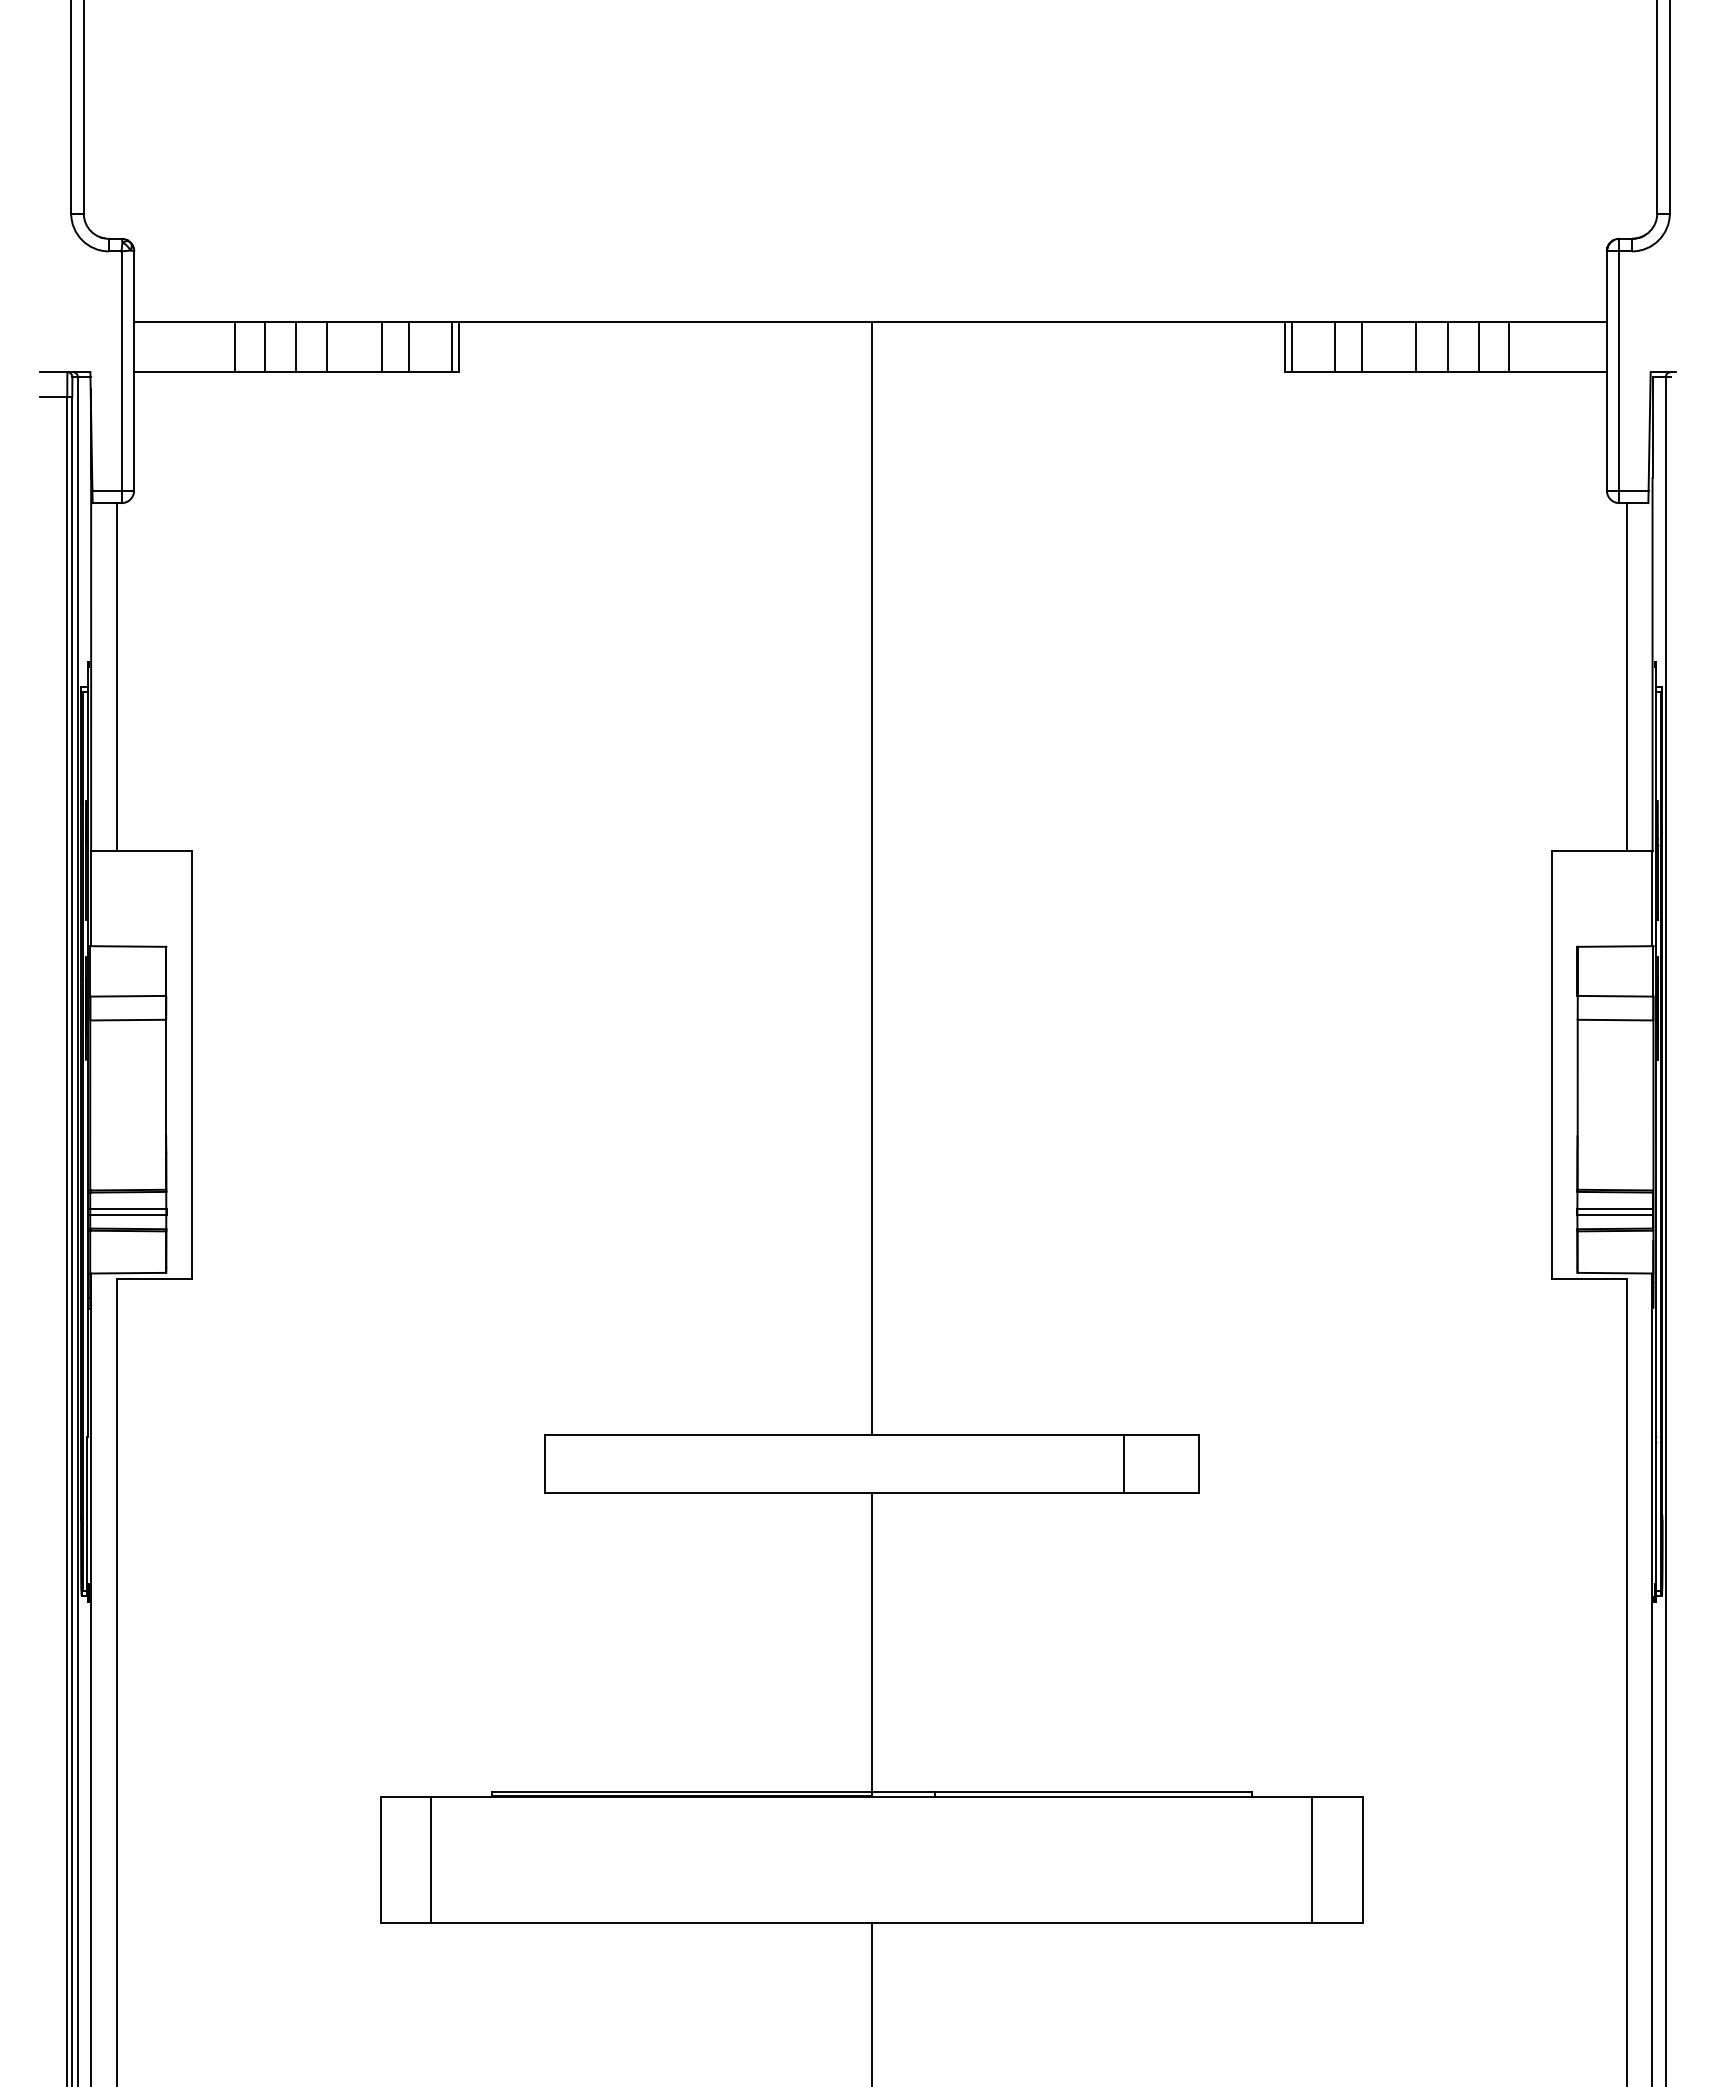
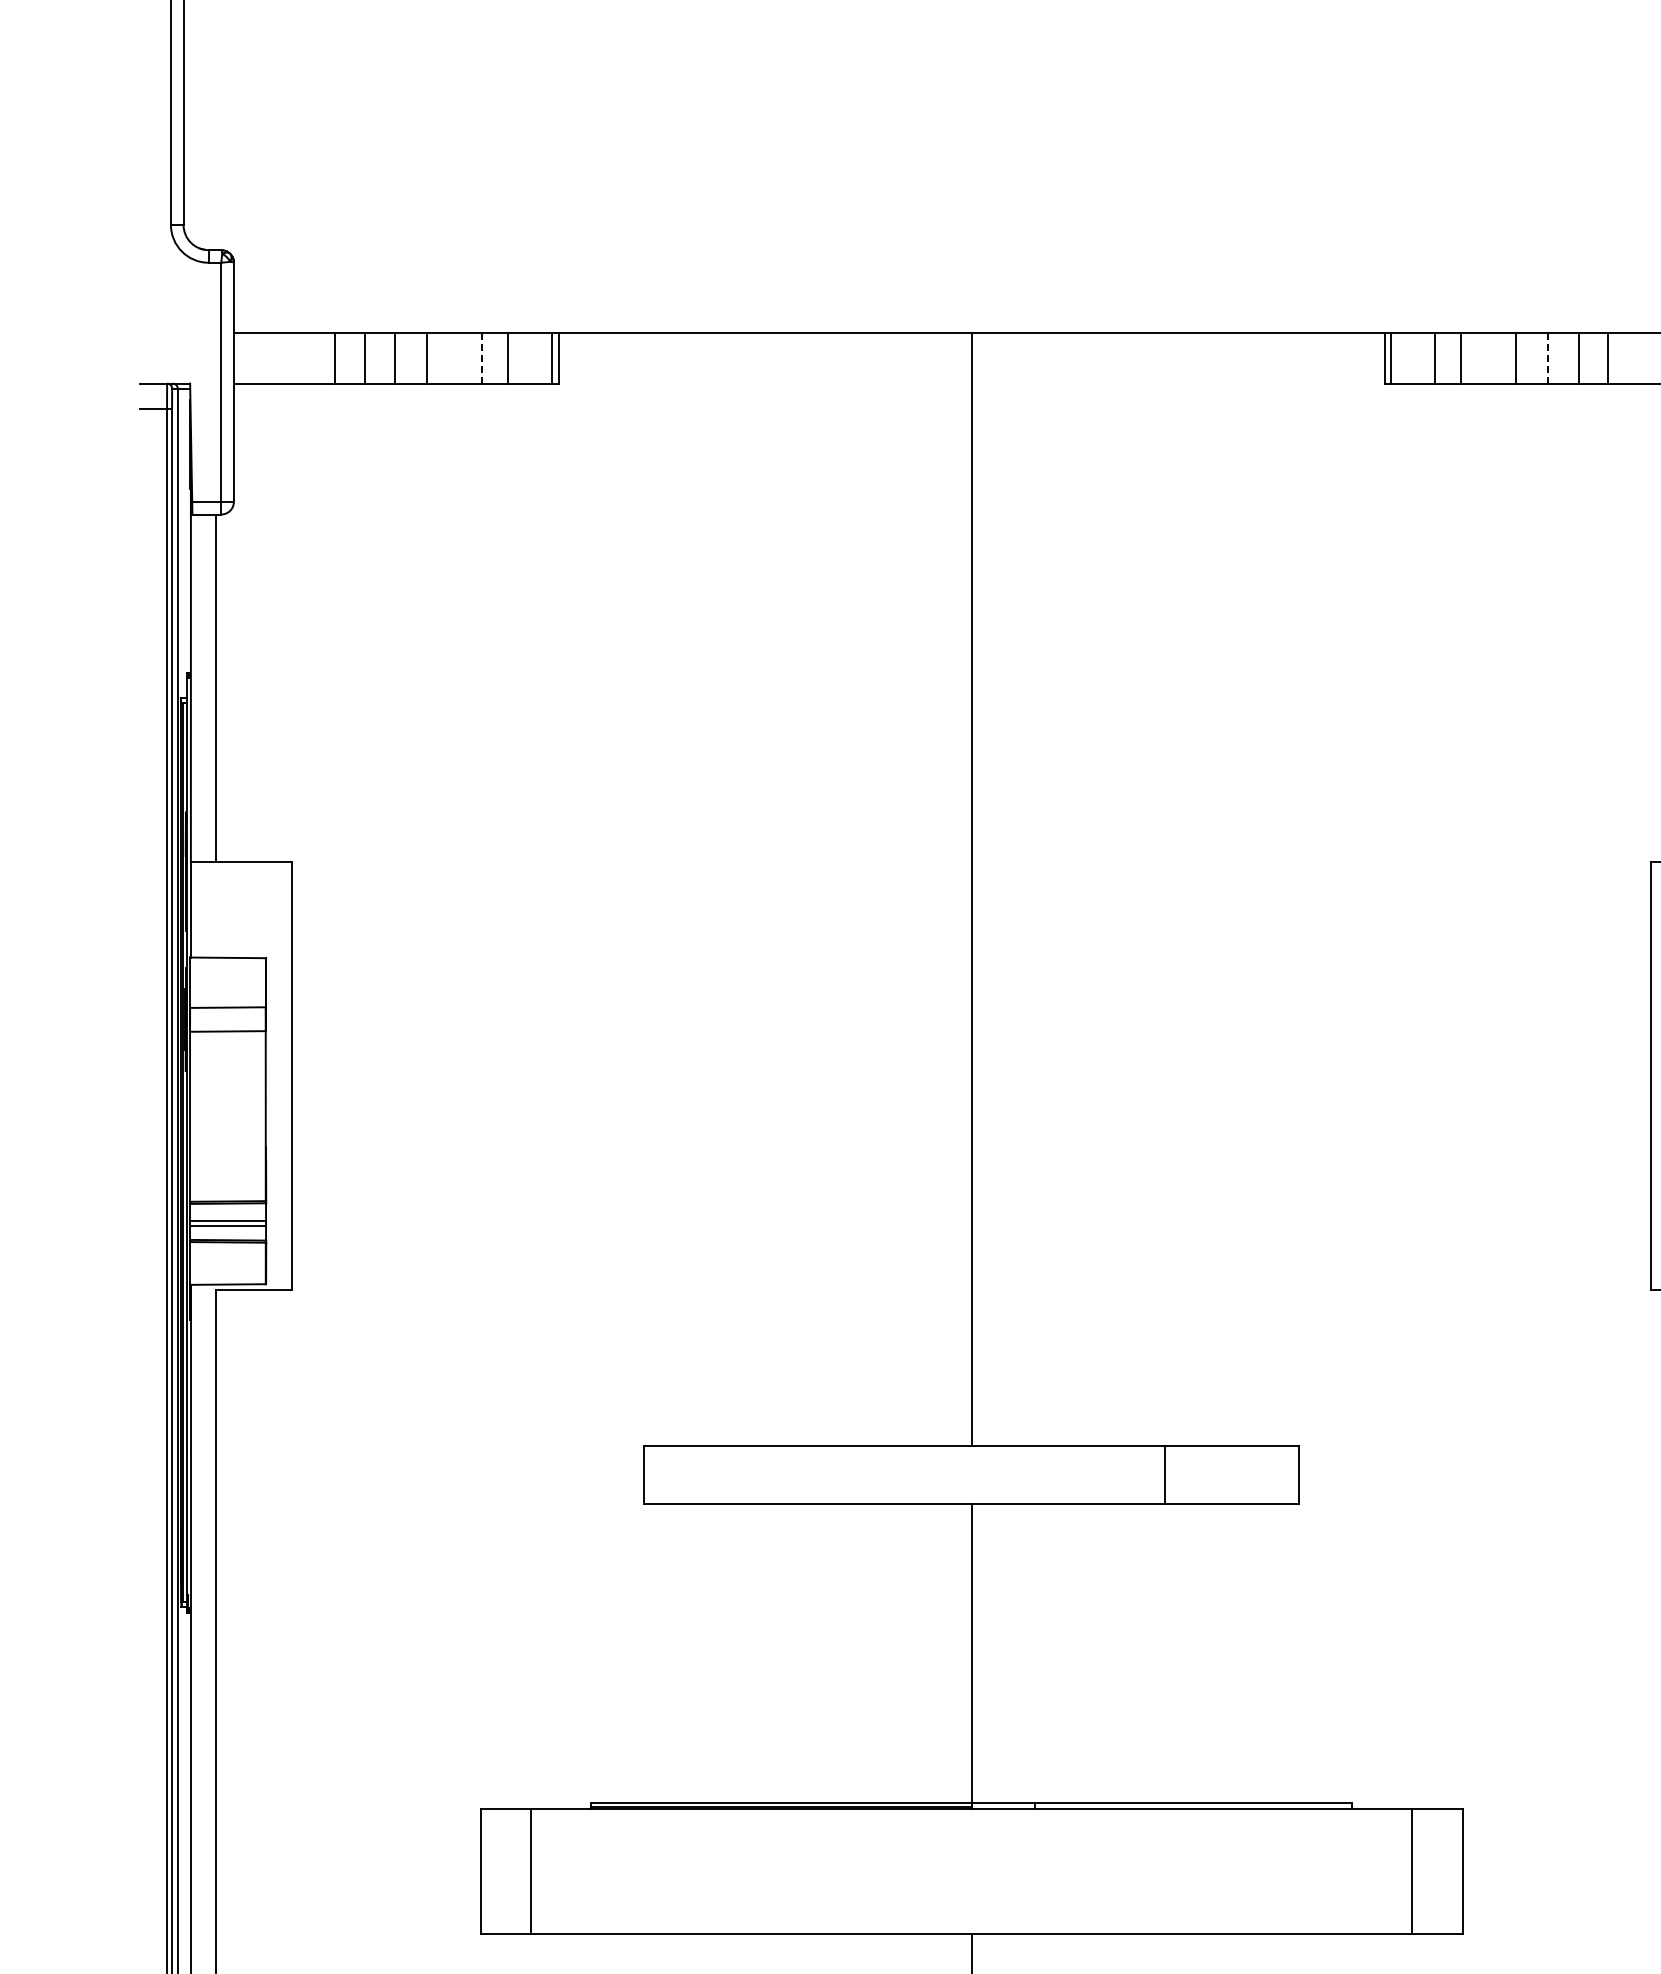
line: (382, 347) -> (482, 358), solid -> dashed
line: (1448, 347) -> (1548, 358), solid -> dashed
line: (1123, 1463) -> (1165, 1474), moved

